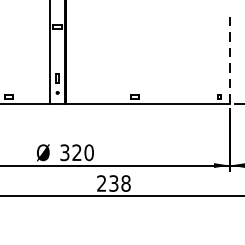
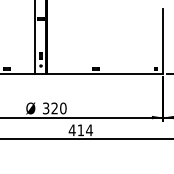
line: (230, 56) -> (163, 40), dashed -> solid
text: (113, 183) -> (80, 130), 238 -> 414

